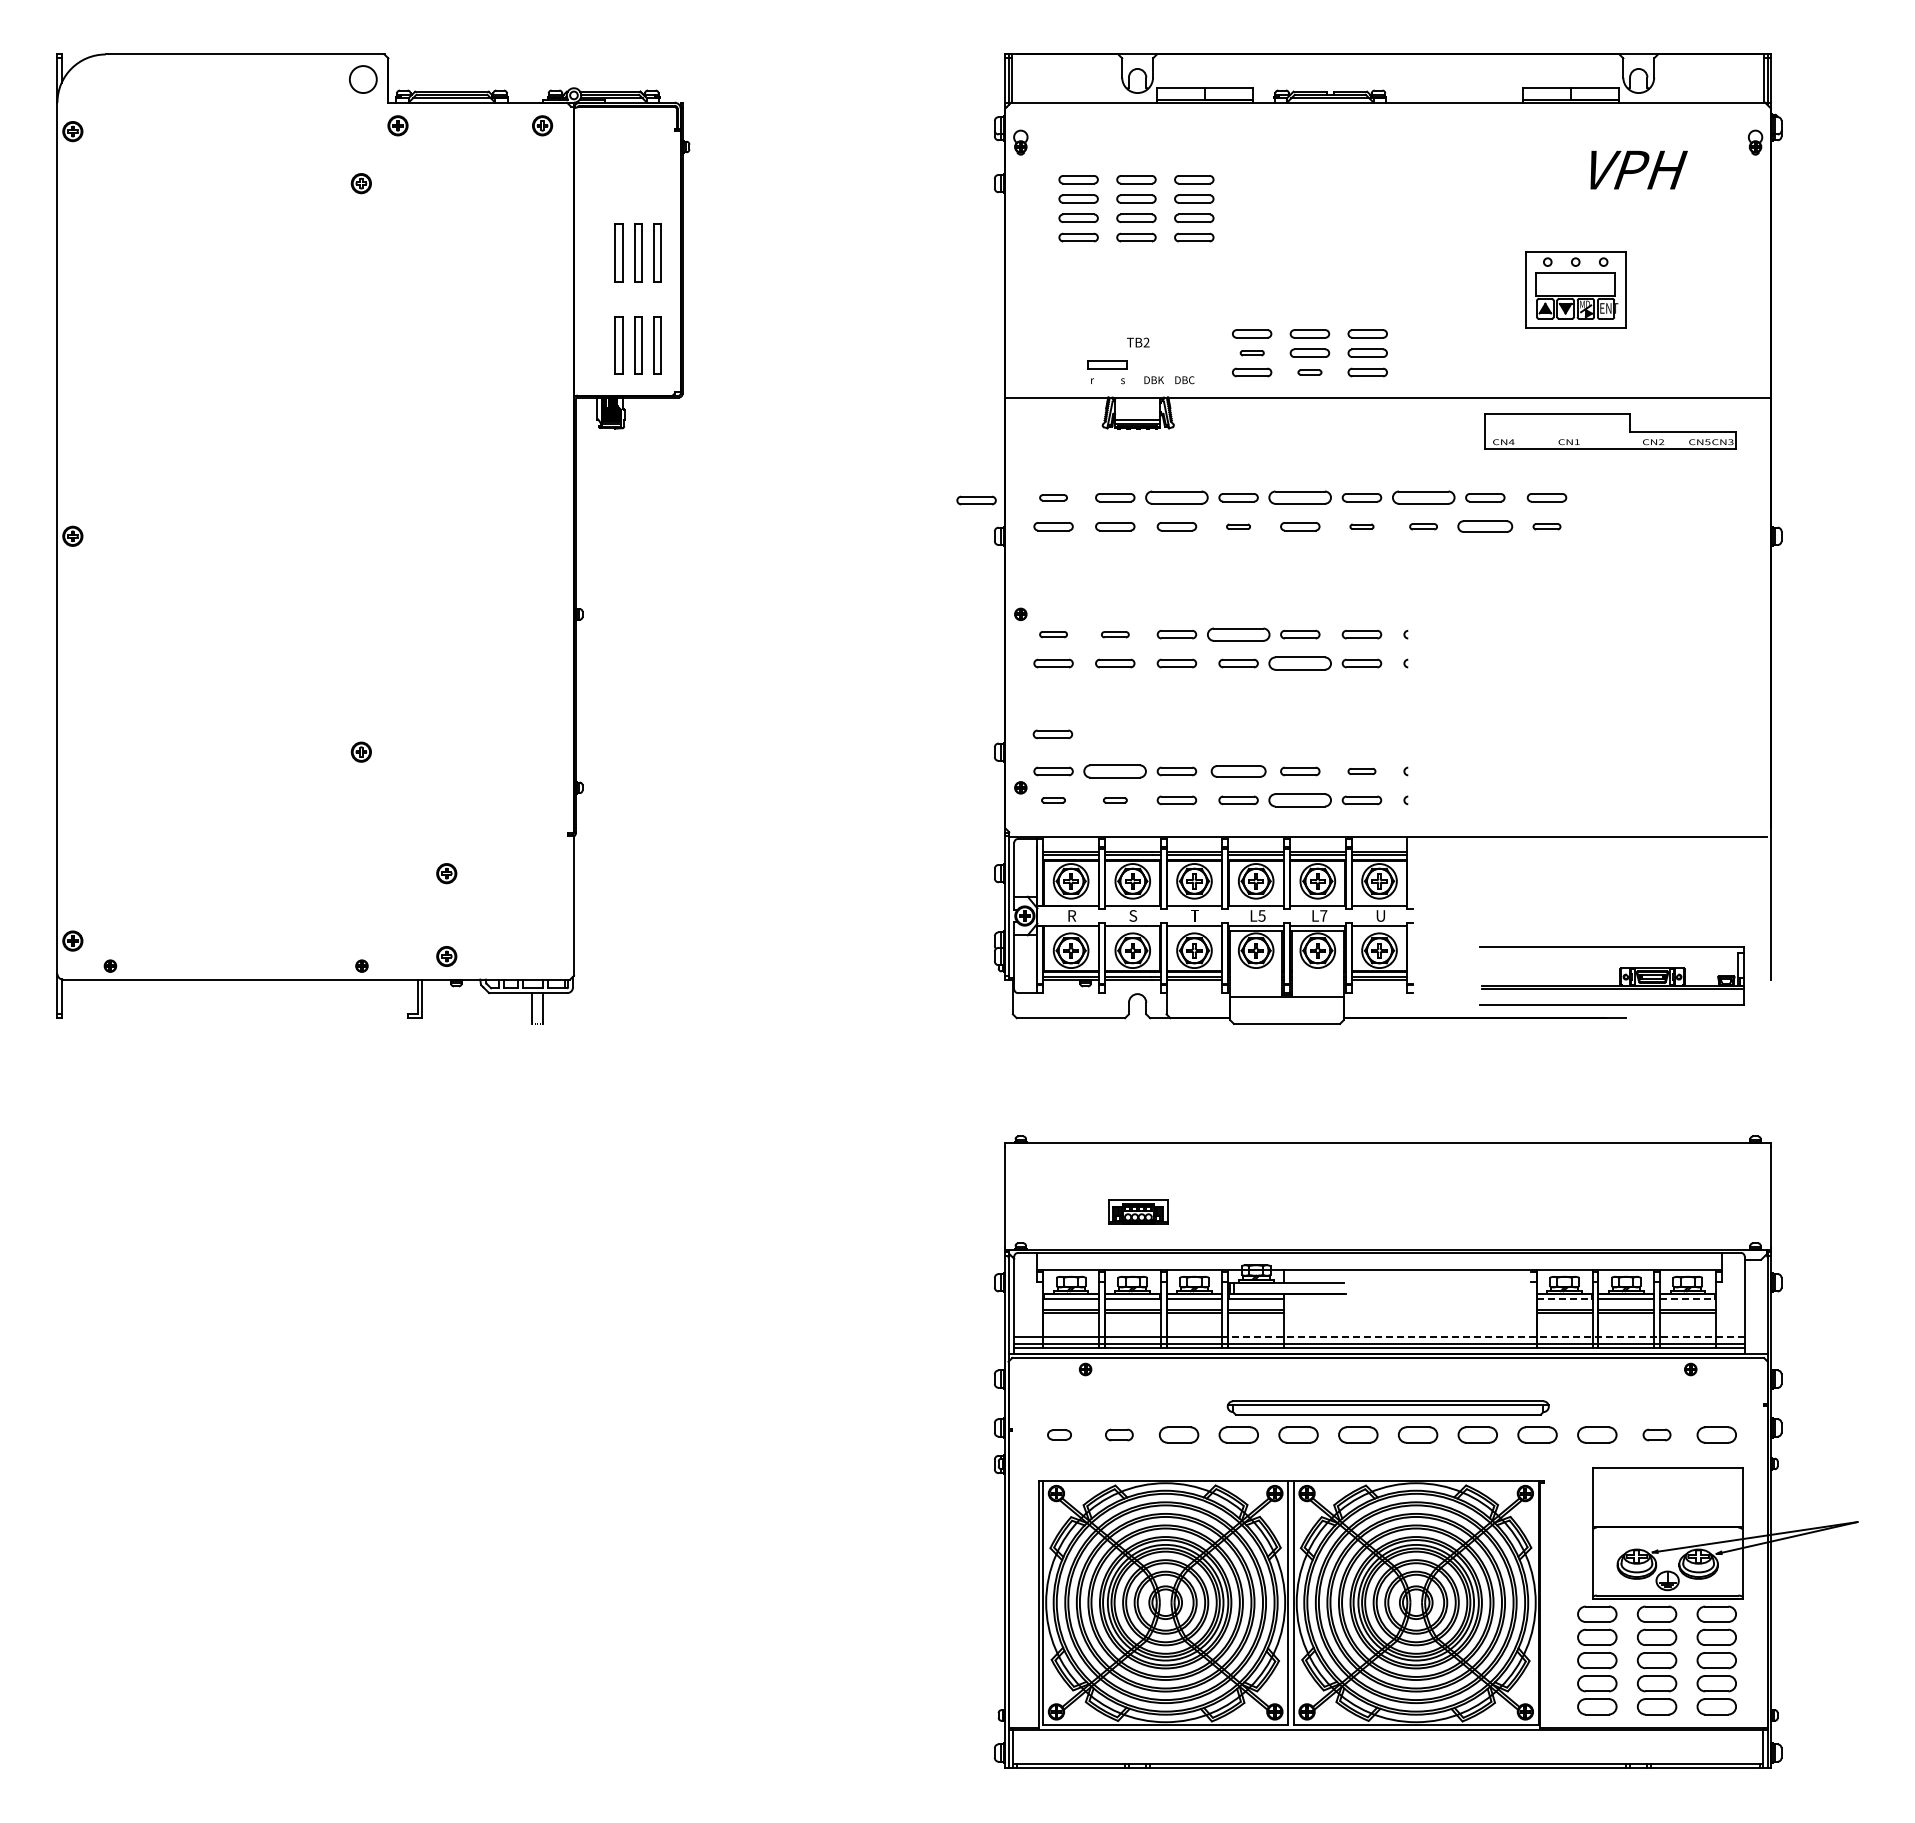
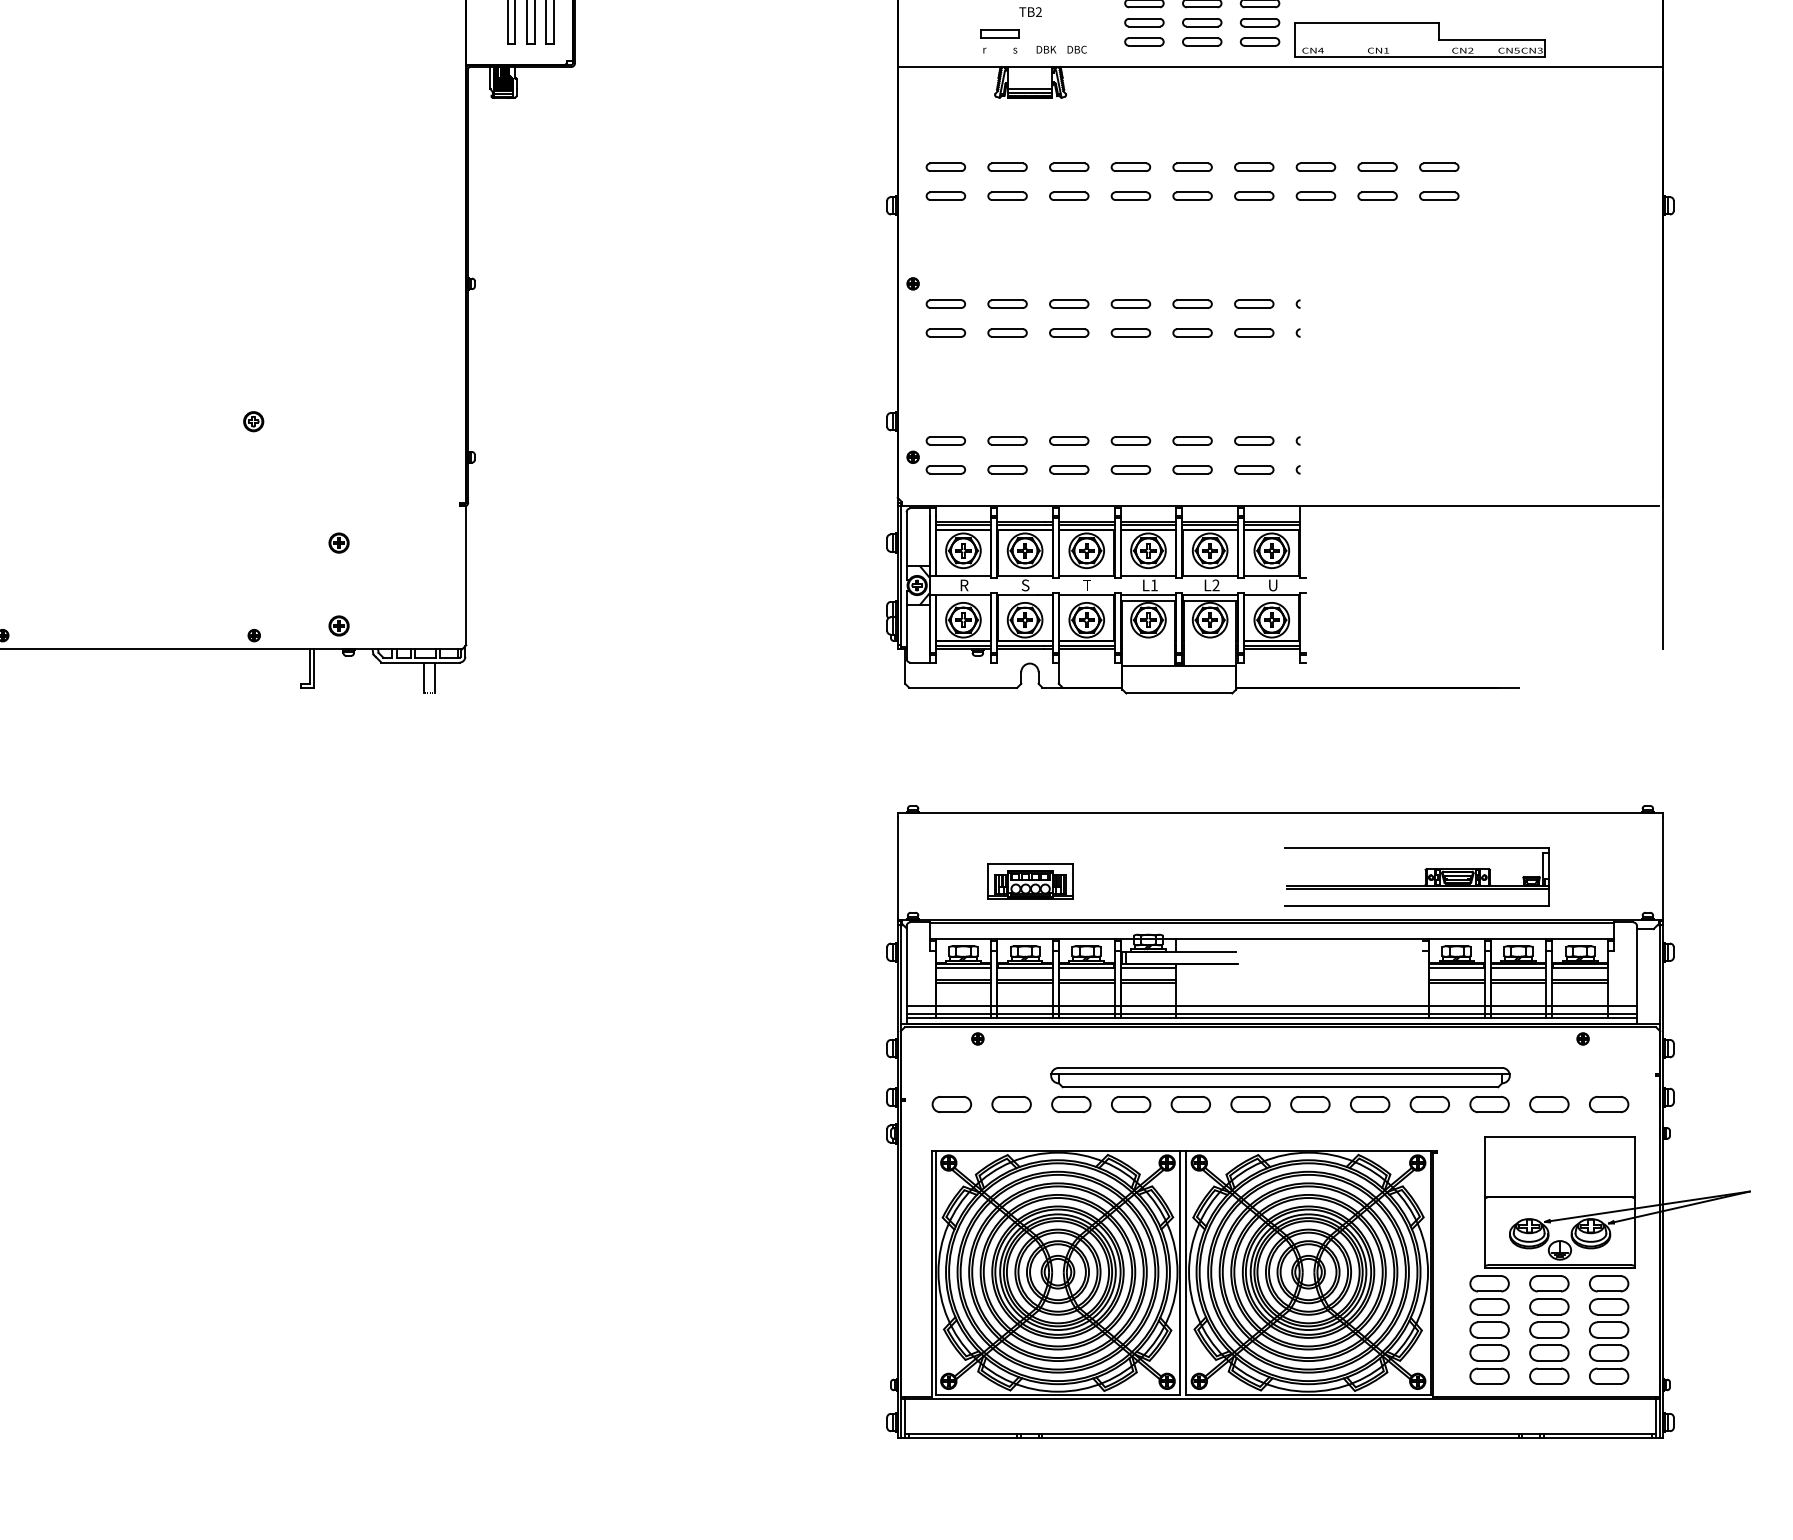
part: (1252, 352) -> (1144, 21), size x1.67
part: (1309, 372) -> (1201, 41), size x1.67
part: (1610, 431) -> (1419, 39), moved
part: (1053, 497) -> (945, 166), size x1.43
part: (1176, 497) -> (1068, 166), size x0.62
part: (1300, 497) -> (1192, 166), size x0.62
part: (1423, 497) -> (1315, 166), size x0.62
part: (976, 500) -> (868, 169), removed
part: (1238, 526) -> (1130, 195), size x1.67
part: (1361, 526) -> (1253, 195), size x1.67
part: (1423, 526) -> (1315, 195), size x1.43
part: (1485, 526) -> (1377, 195), size x0.71
part: (1546, 526) -> (1438, 195), size x1.43
part: (1053, 634) -> (945, 303), size x1.43
part: (1115, 634) -> (1007, 303), size x1.43
part: (1238, 634) -> (1130, 303), size x0.62
part: (1300, 663) -> (1192, 332), size x0.62
part: (1052, 733) -> (944, 402), removed
part: (1115, 771) -> (1007, 440), size x0.62
part: (1238, 771) -> (1130, 440), size x0.71
part: (1361, 771) -> (1253, 440), size x1.43
part: (1053, 800) -> (945, 469), size x1.67
part: (1115, 800) -> (1007, 469), size x1.67
part: (1300, 800) -> (1192, 469), size x0.62
text: (1261, 915) -> (1153, 584), L5 -> L1
text: (1323, 915) -> (1215, 584), L7 -> L2
part: (1619, 975) -> (1424, 875), moved
part: (1138, 1212) -> (1030, 881), size x1.43
line: (1564, 1298) -> (1456, 967), dashed -> solid
line: (1687, 1298) -> (1579, 967), dashed -> solid
line: (1485, 1336) -> (1377, 1005), dashed -> solid
part: (1388, 1407) -> (1280, 1076), size x1.43
part: (1059, 1434) -> (951, 1103), size x1.67
part: (1119, 1434) -> (1011, 1103), size x1.43
part: (1656, 1434) -> (1548, 1103), size x1.43

